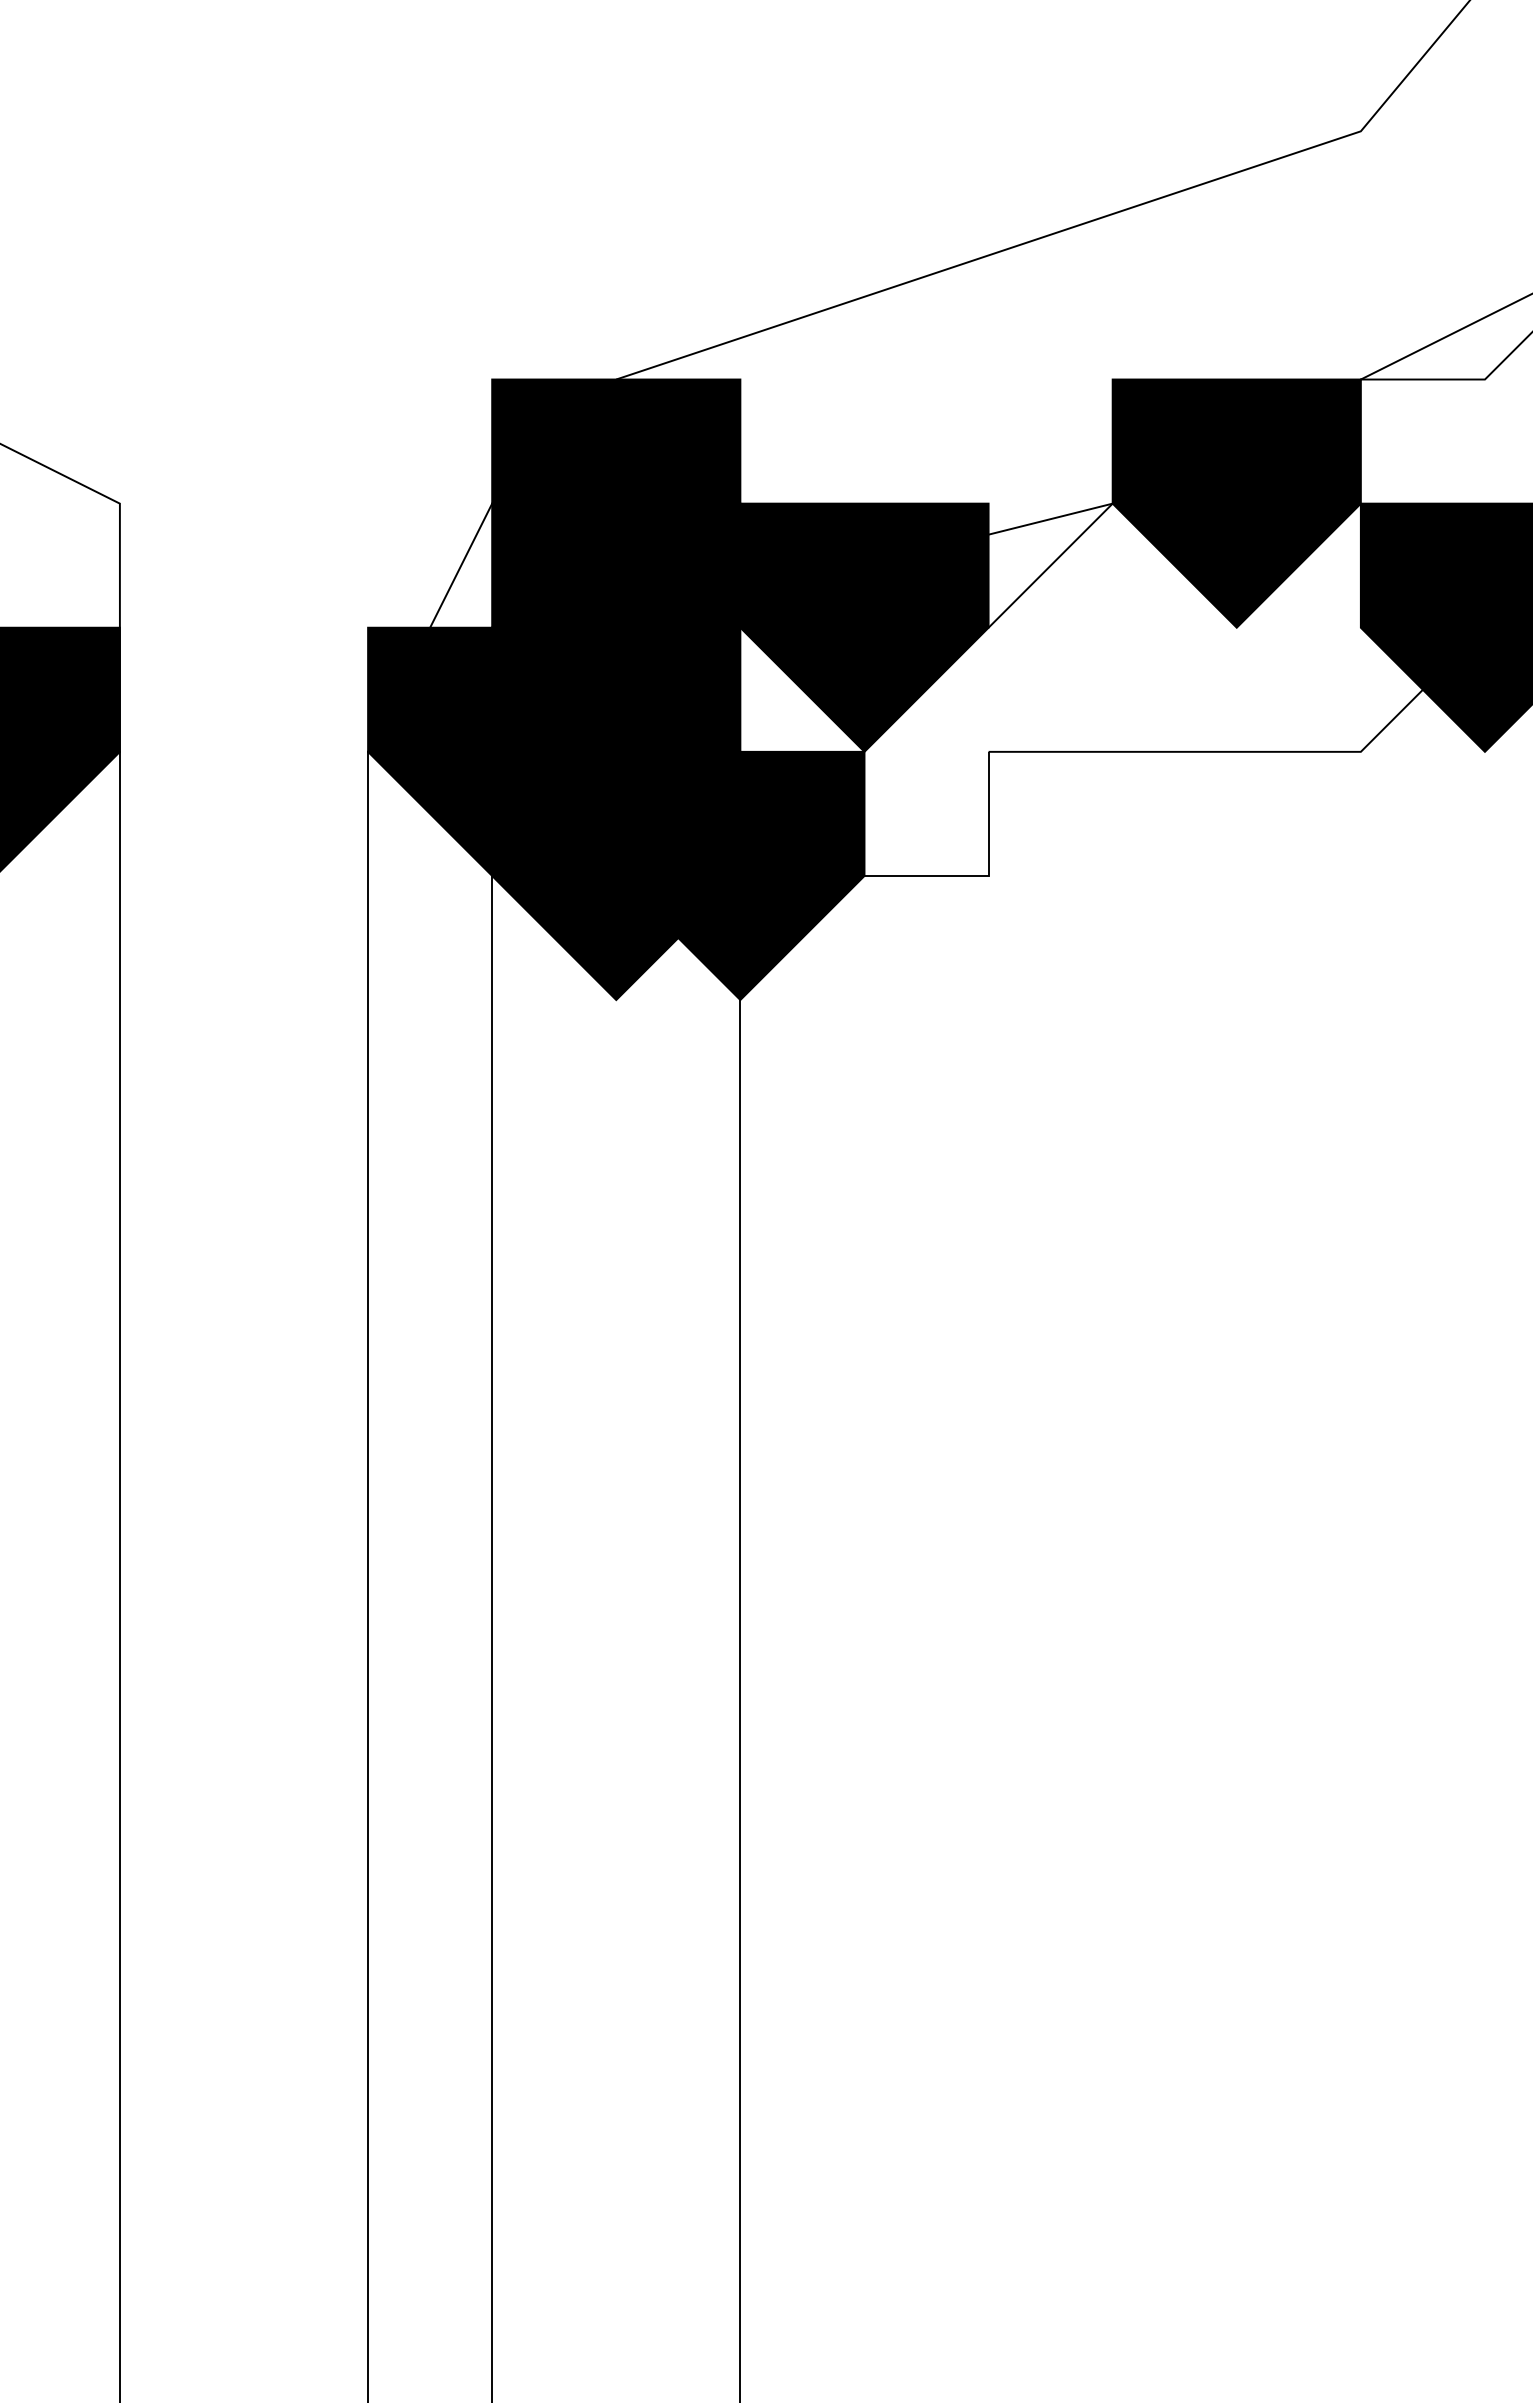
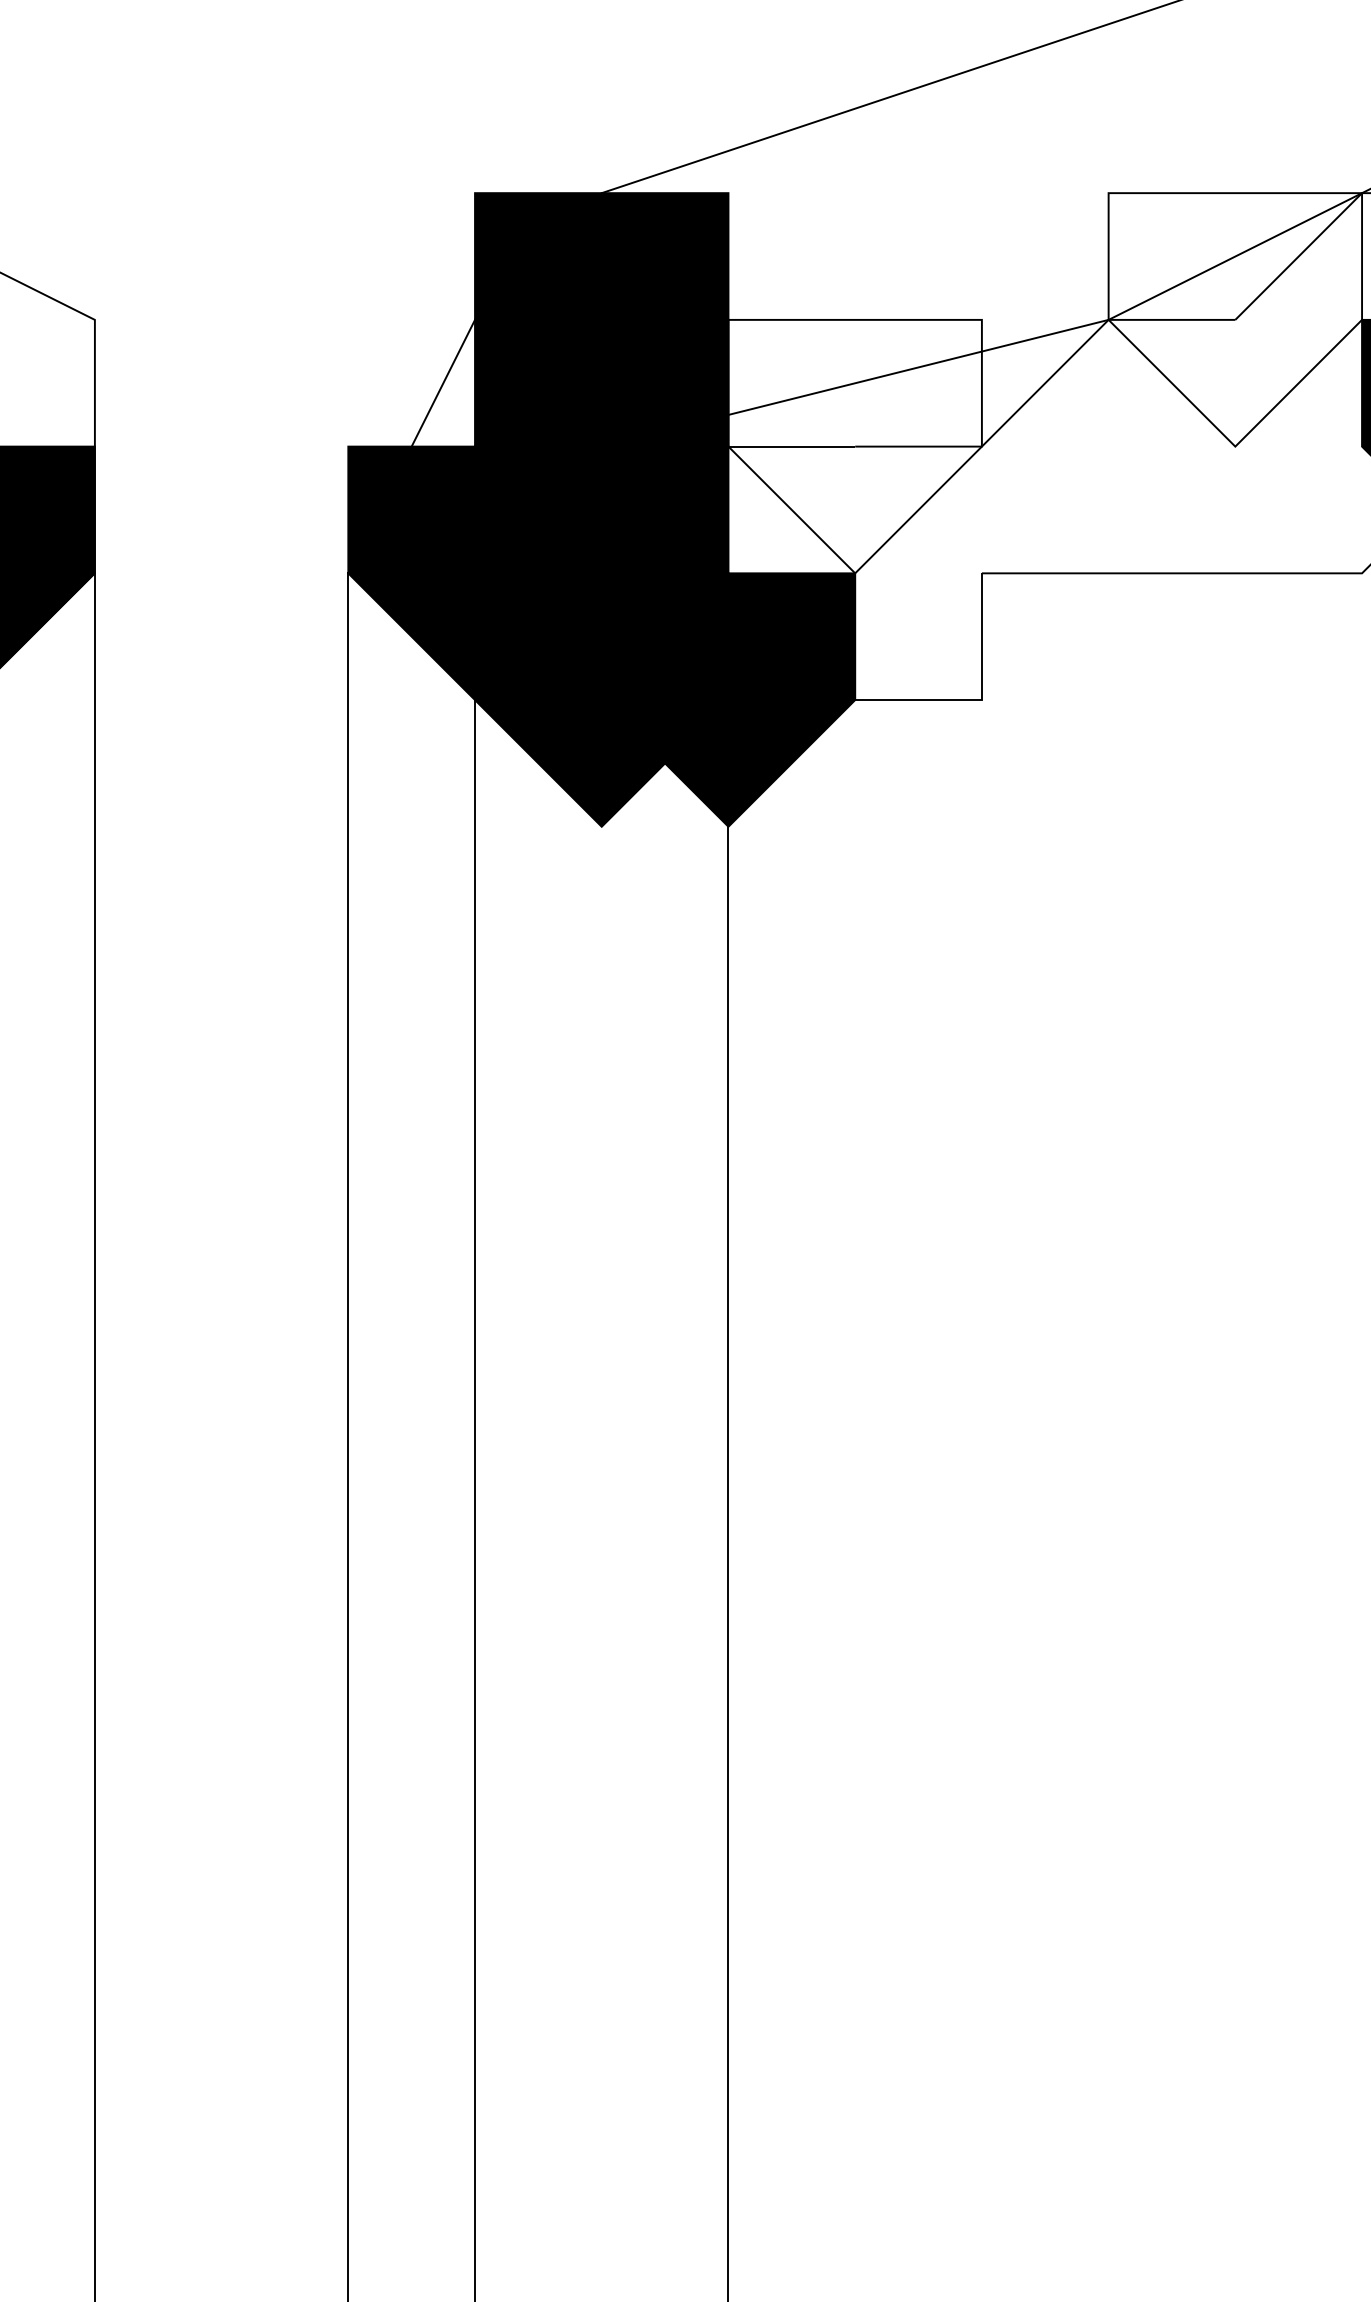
fill: (1236, 503) -> (1235, 319), removed
fill: (864, 627) -> (855, 446), removed

